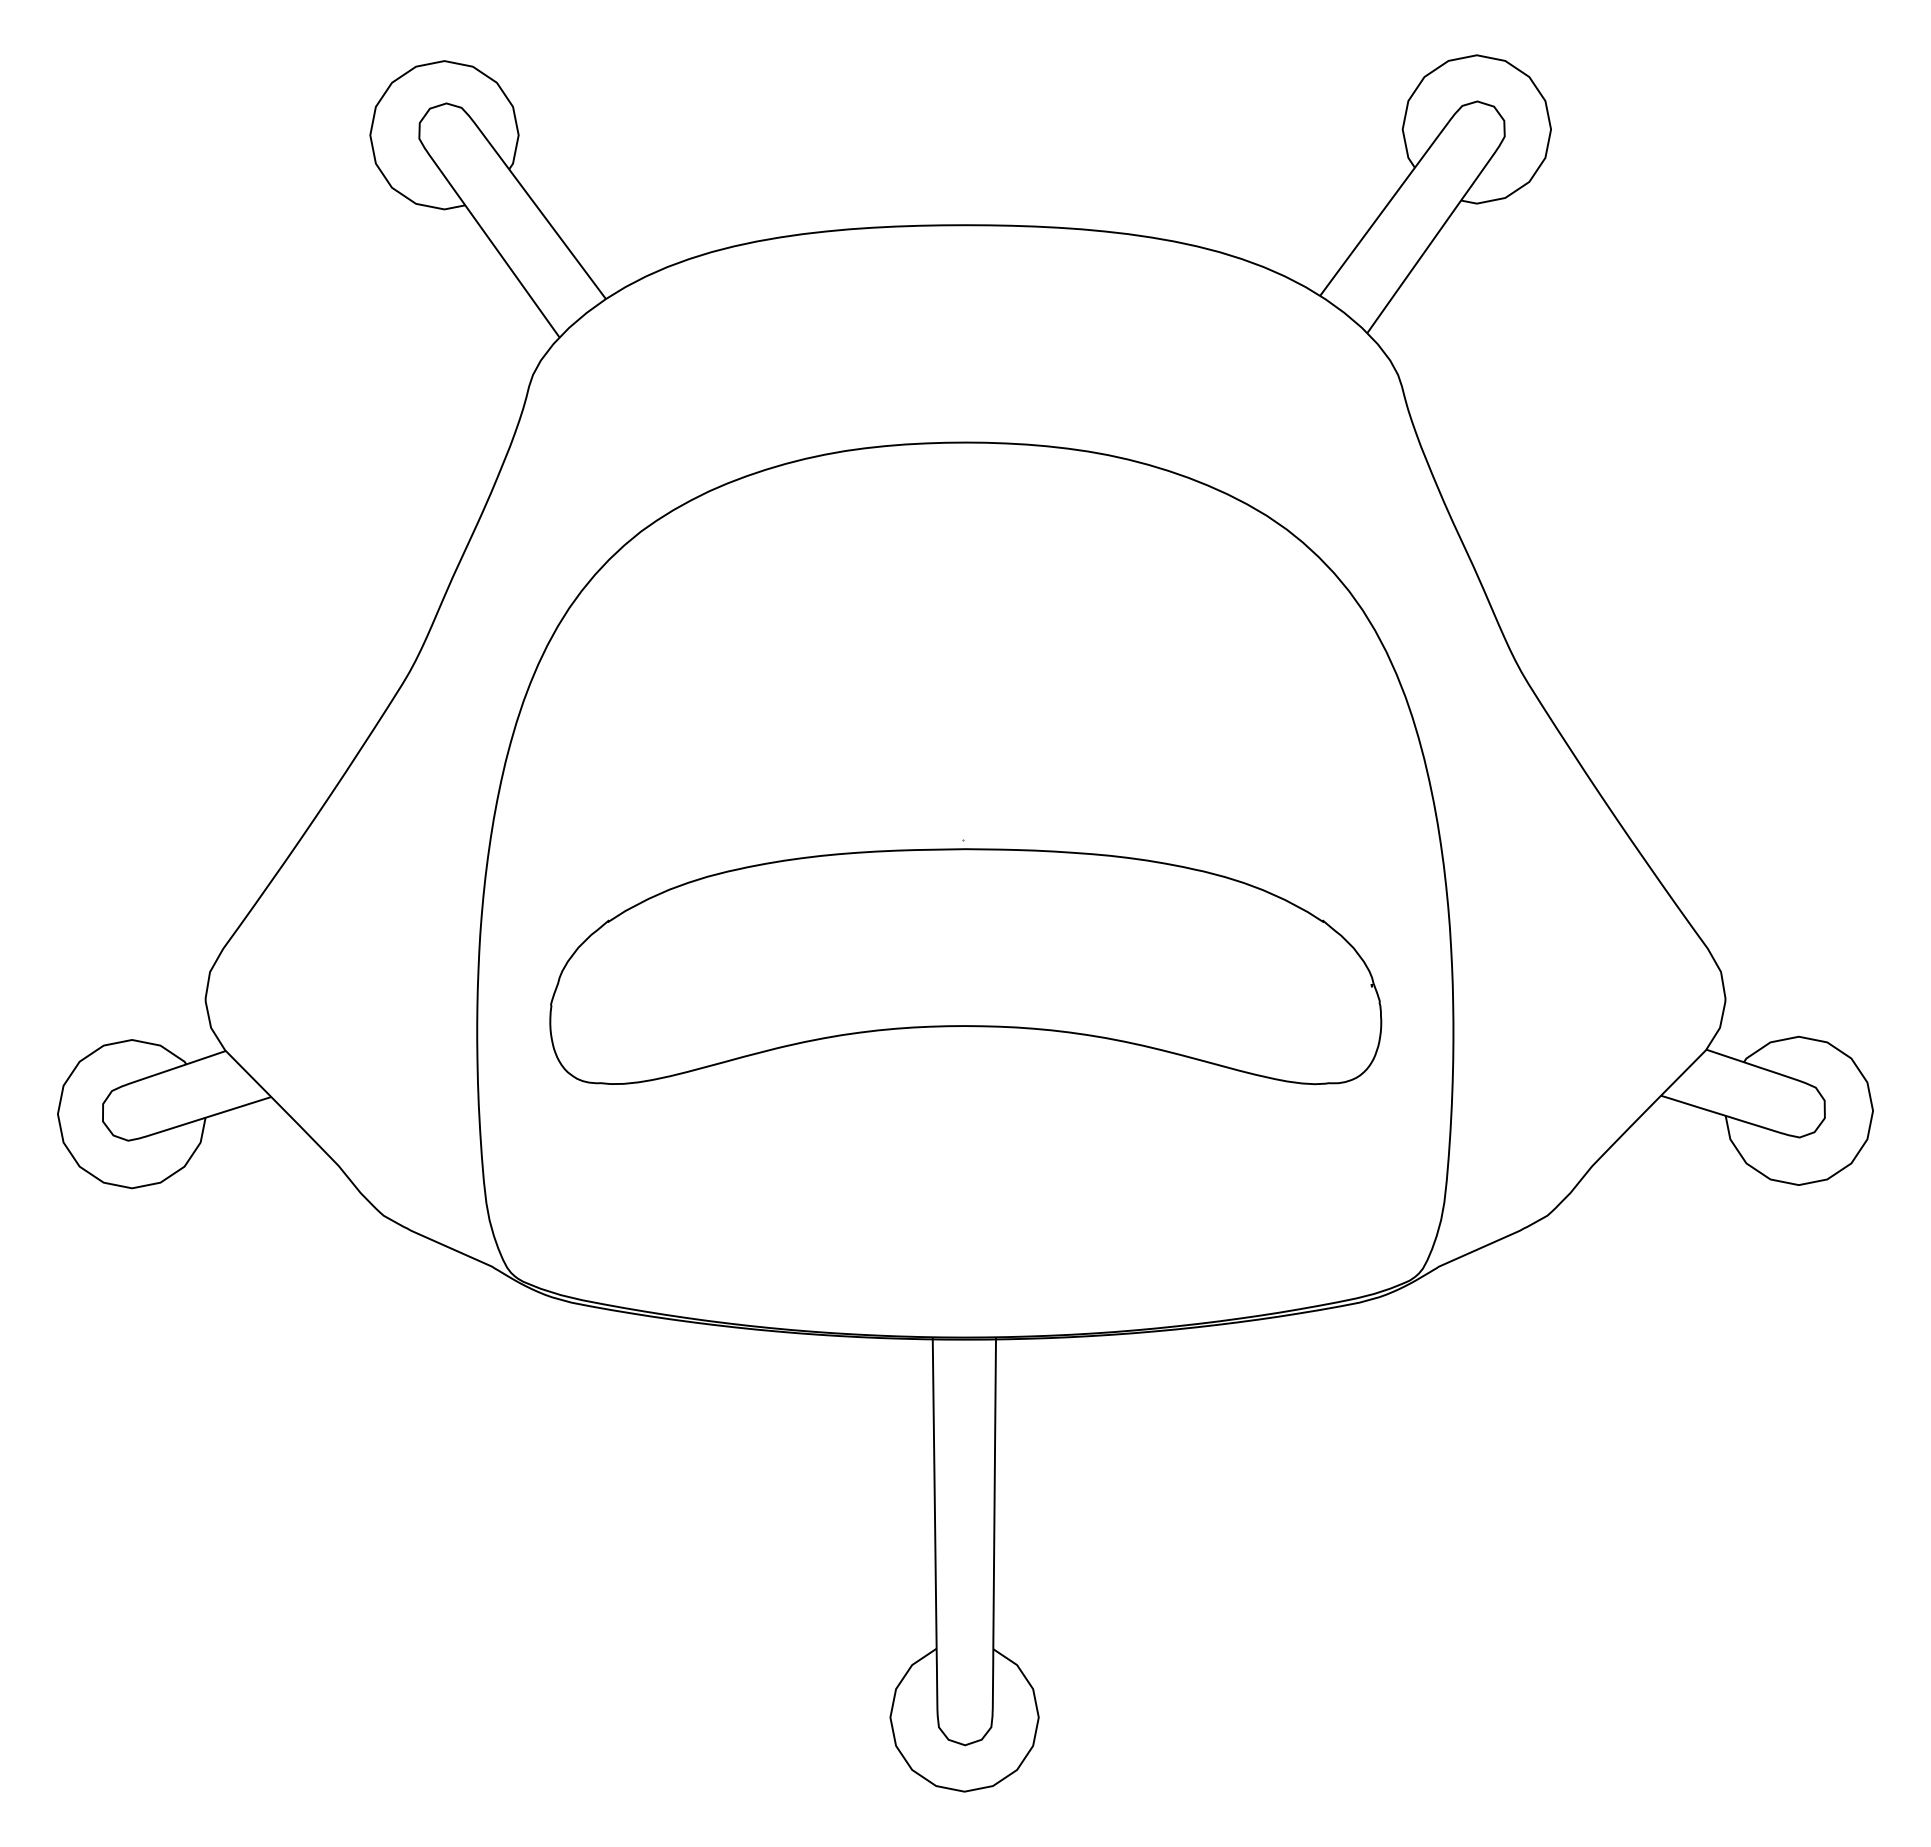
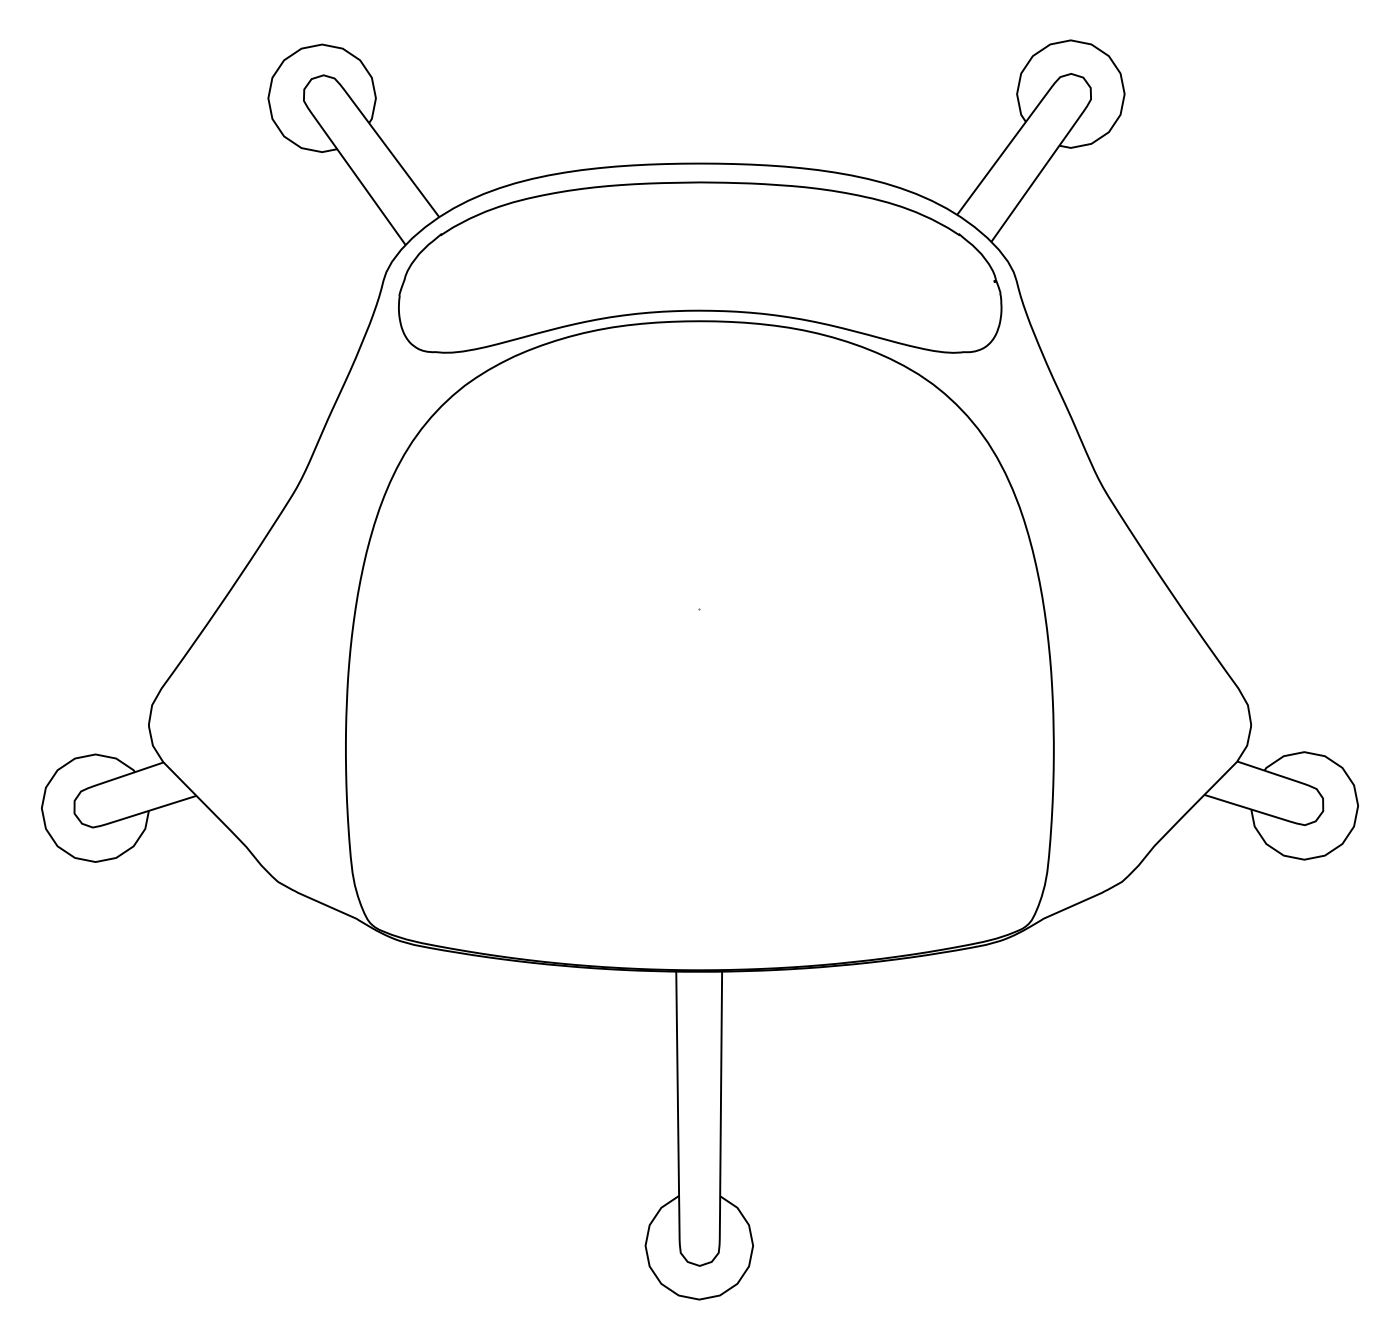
part: (965, 966) -> (700, 267), moved

